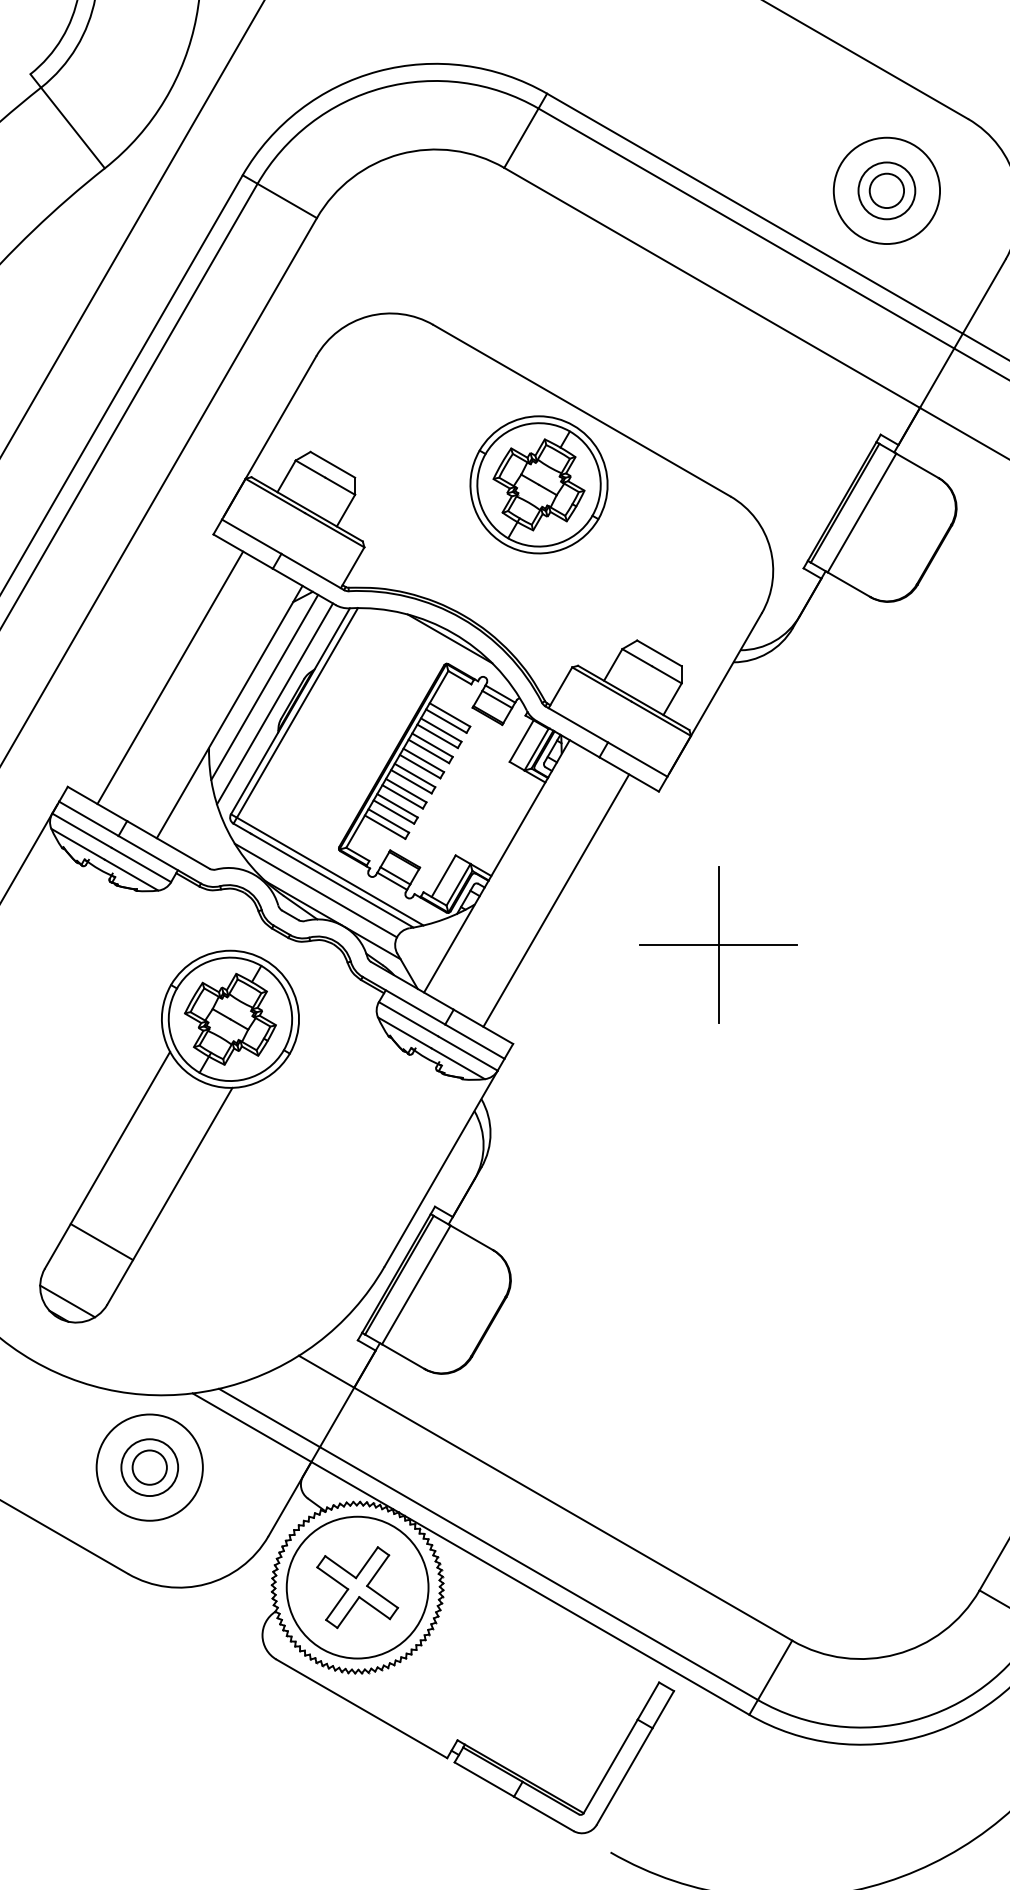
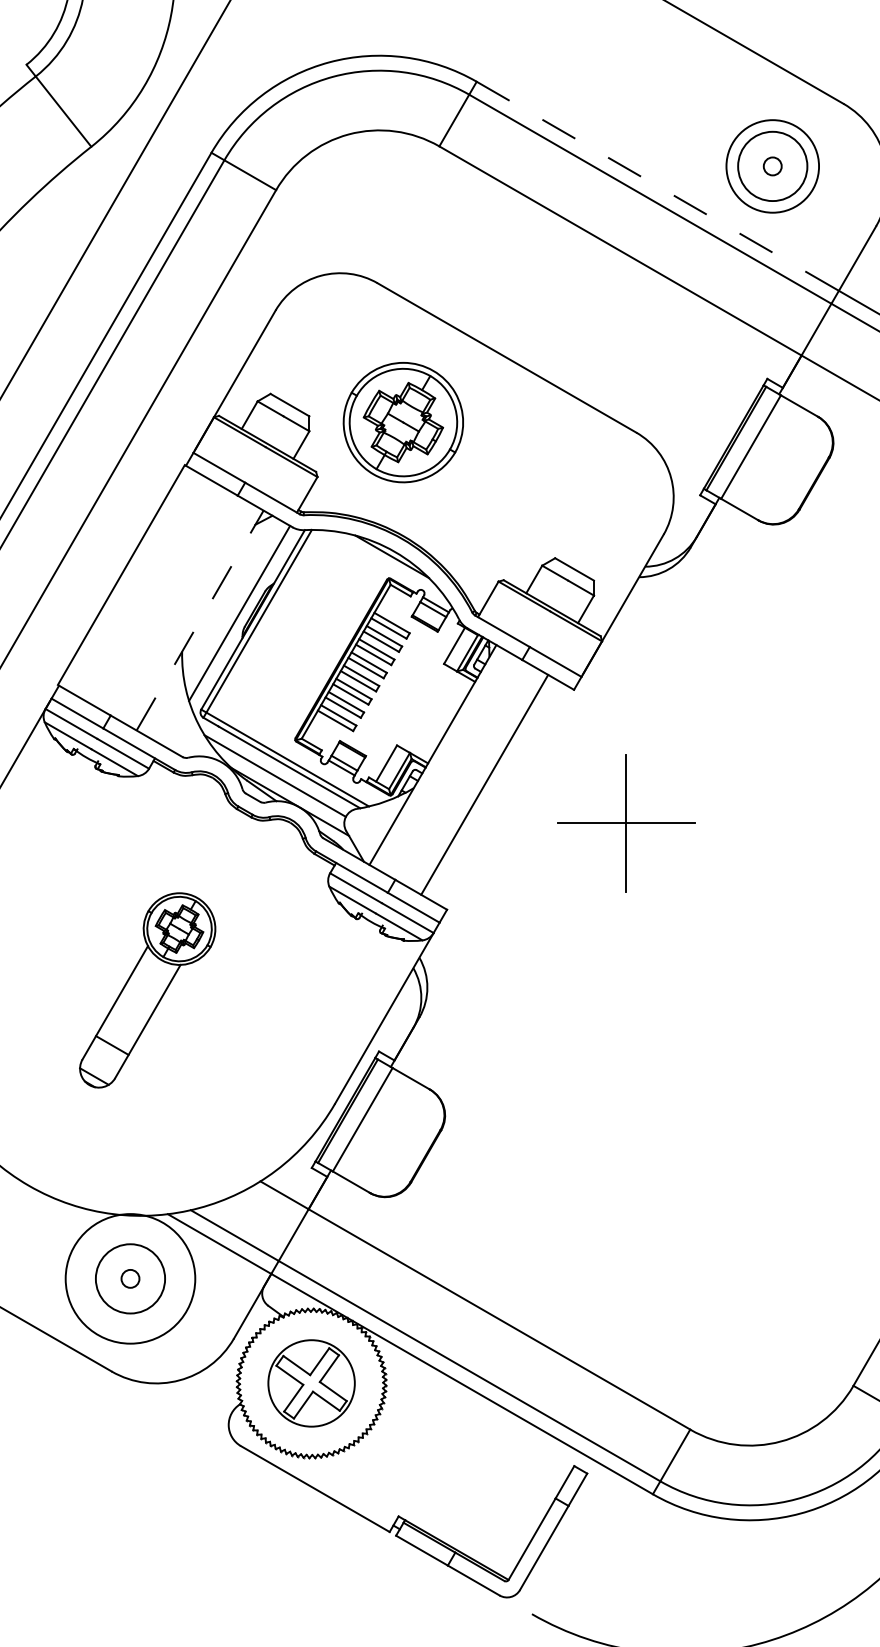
circle: (886, 190) -> (772, 166), size x0.6
circle: (886, 190) -> (772, 166), size x1.4
line: (755, 213) -> (658, 186), solid -> dashed
part: (538, 484) -> (402, 422), moved
line: (170, 677) -> (121, 574), moved
line: (264, 687) -> (230, 599), removed
line: (229, 712) -> (199, 620), solid -> dashed
part: (169, 1136) -> (147, 990), size x0.6
circle: (149, 1467) -> (130, 1278), size x0.6
circle: (149, 1467) -> (130, 1278), size x1.4
circle: (149, 1467) -> (130, 1278), size x1.4
circle: (357, 1587) -> (311, 1383), size x0.7

